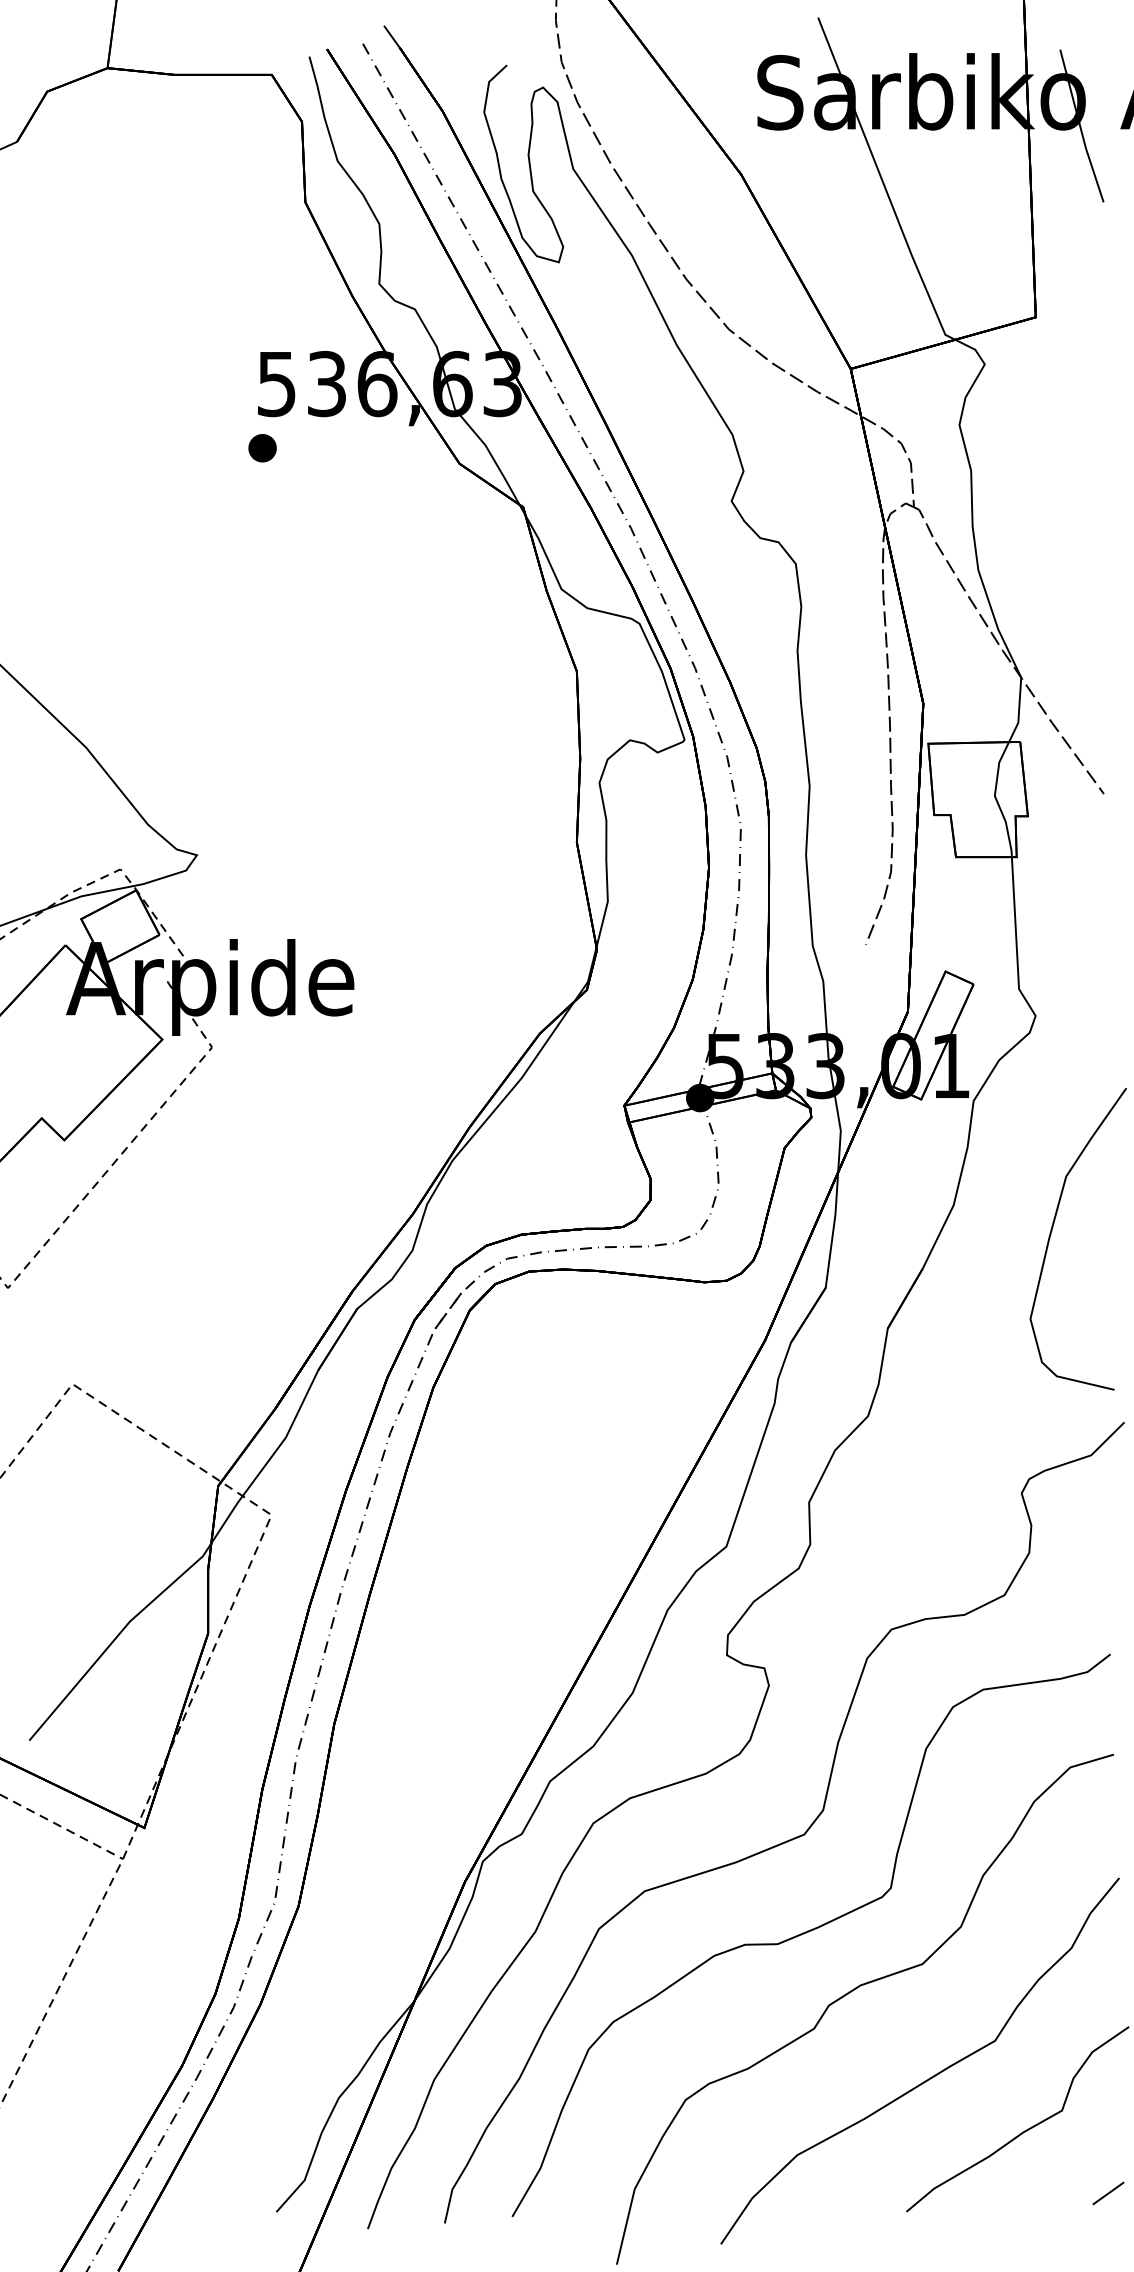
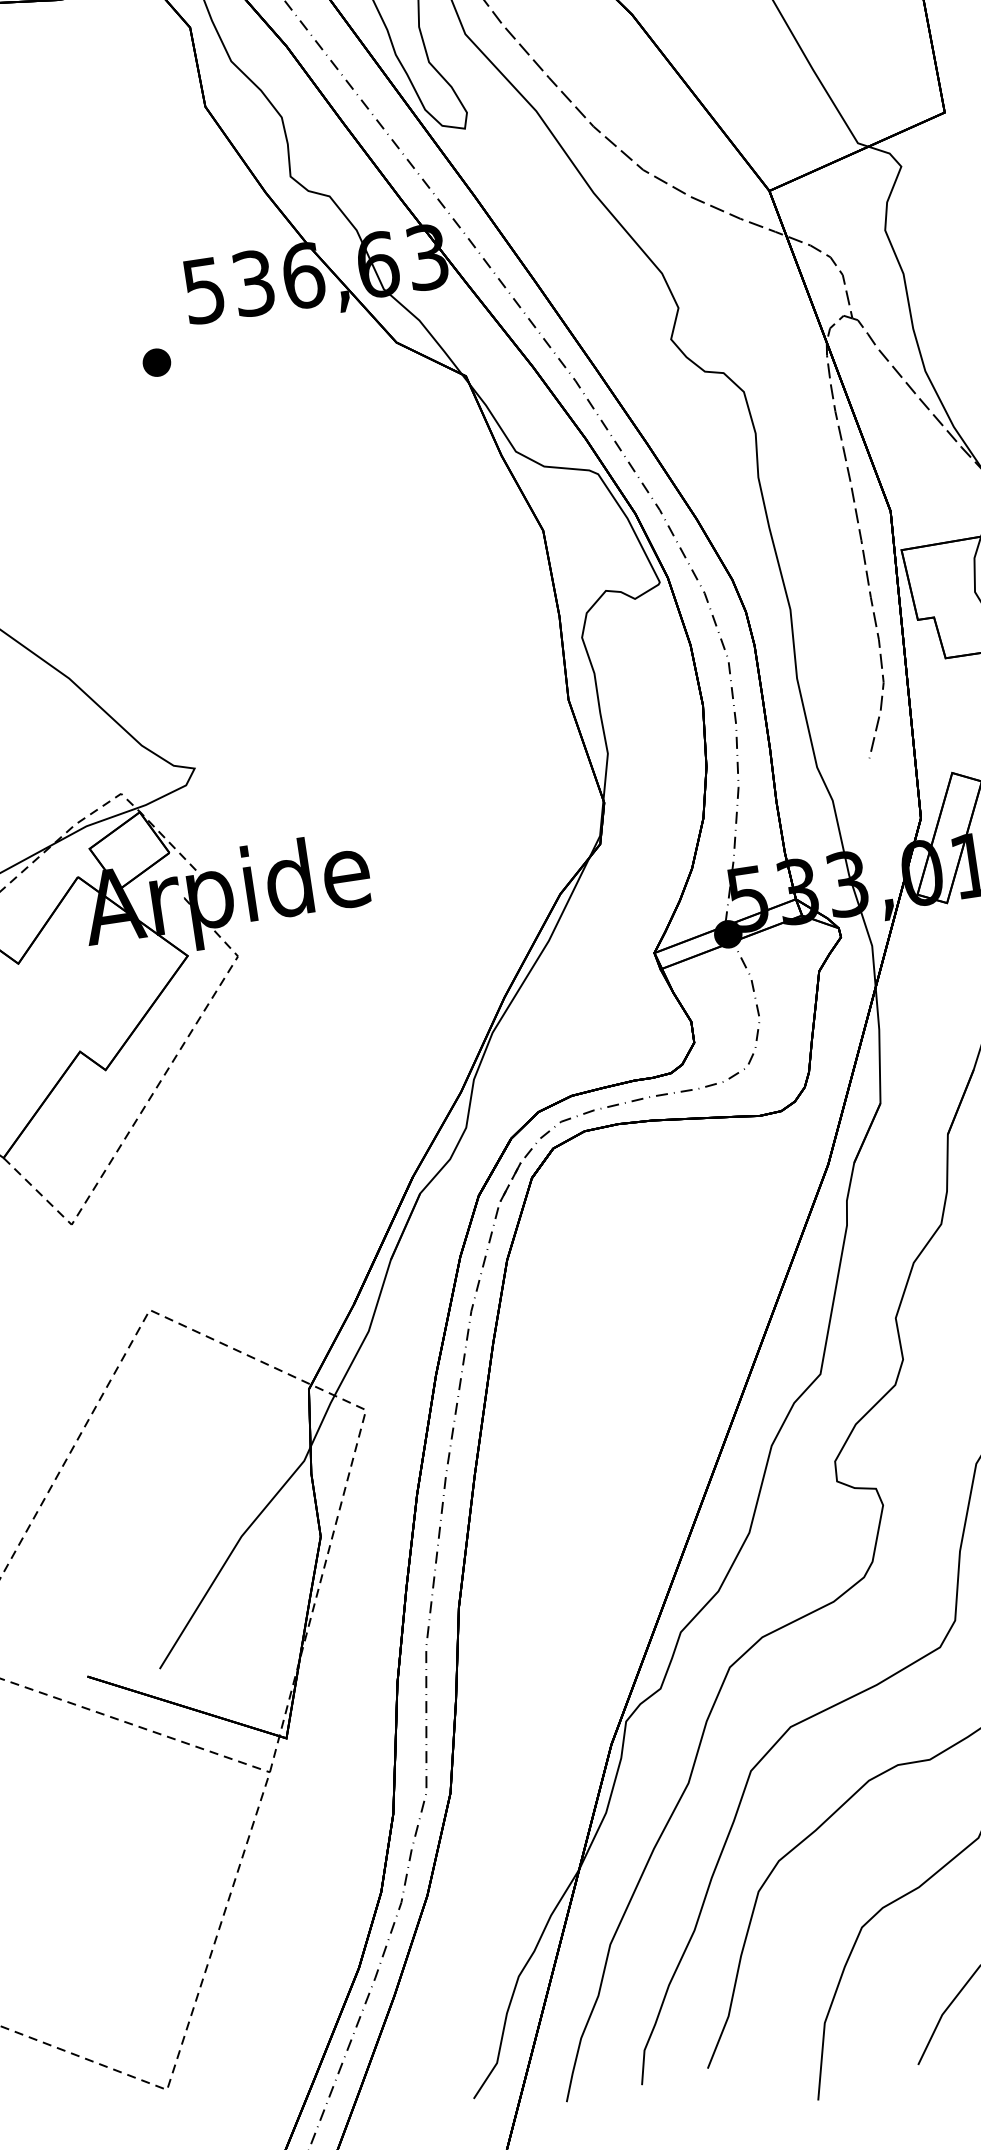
part: (262, 448) -> (156, 362), moved

